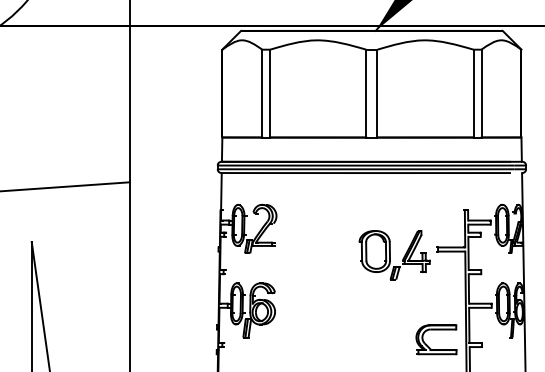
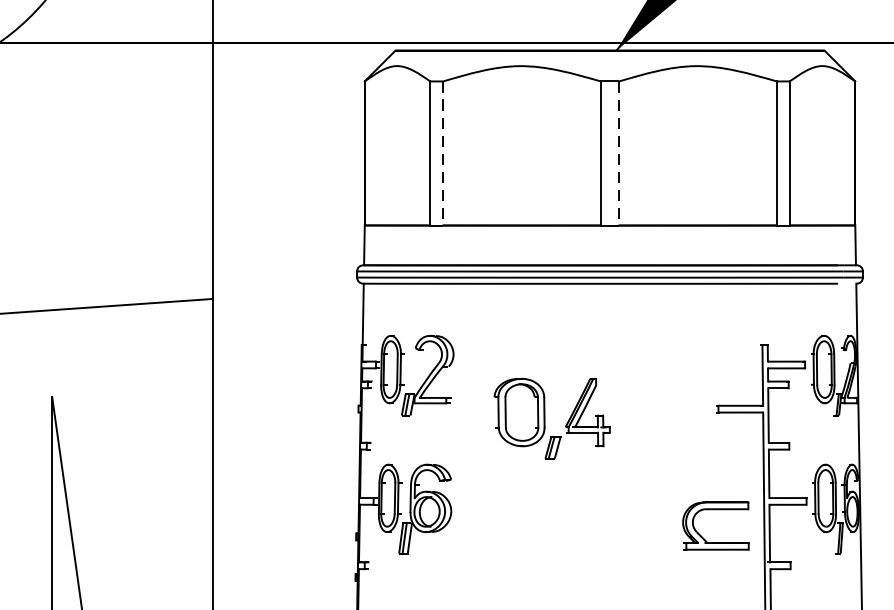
line: (270, 93) -> (443, 153), solid -> dashed
line: (377, 93) -> (619, 153), solid -> dashed
part: (394, 255) -> (551, 418), moved
part: (436, 330) -> (715, 510), moved

